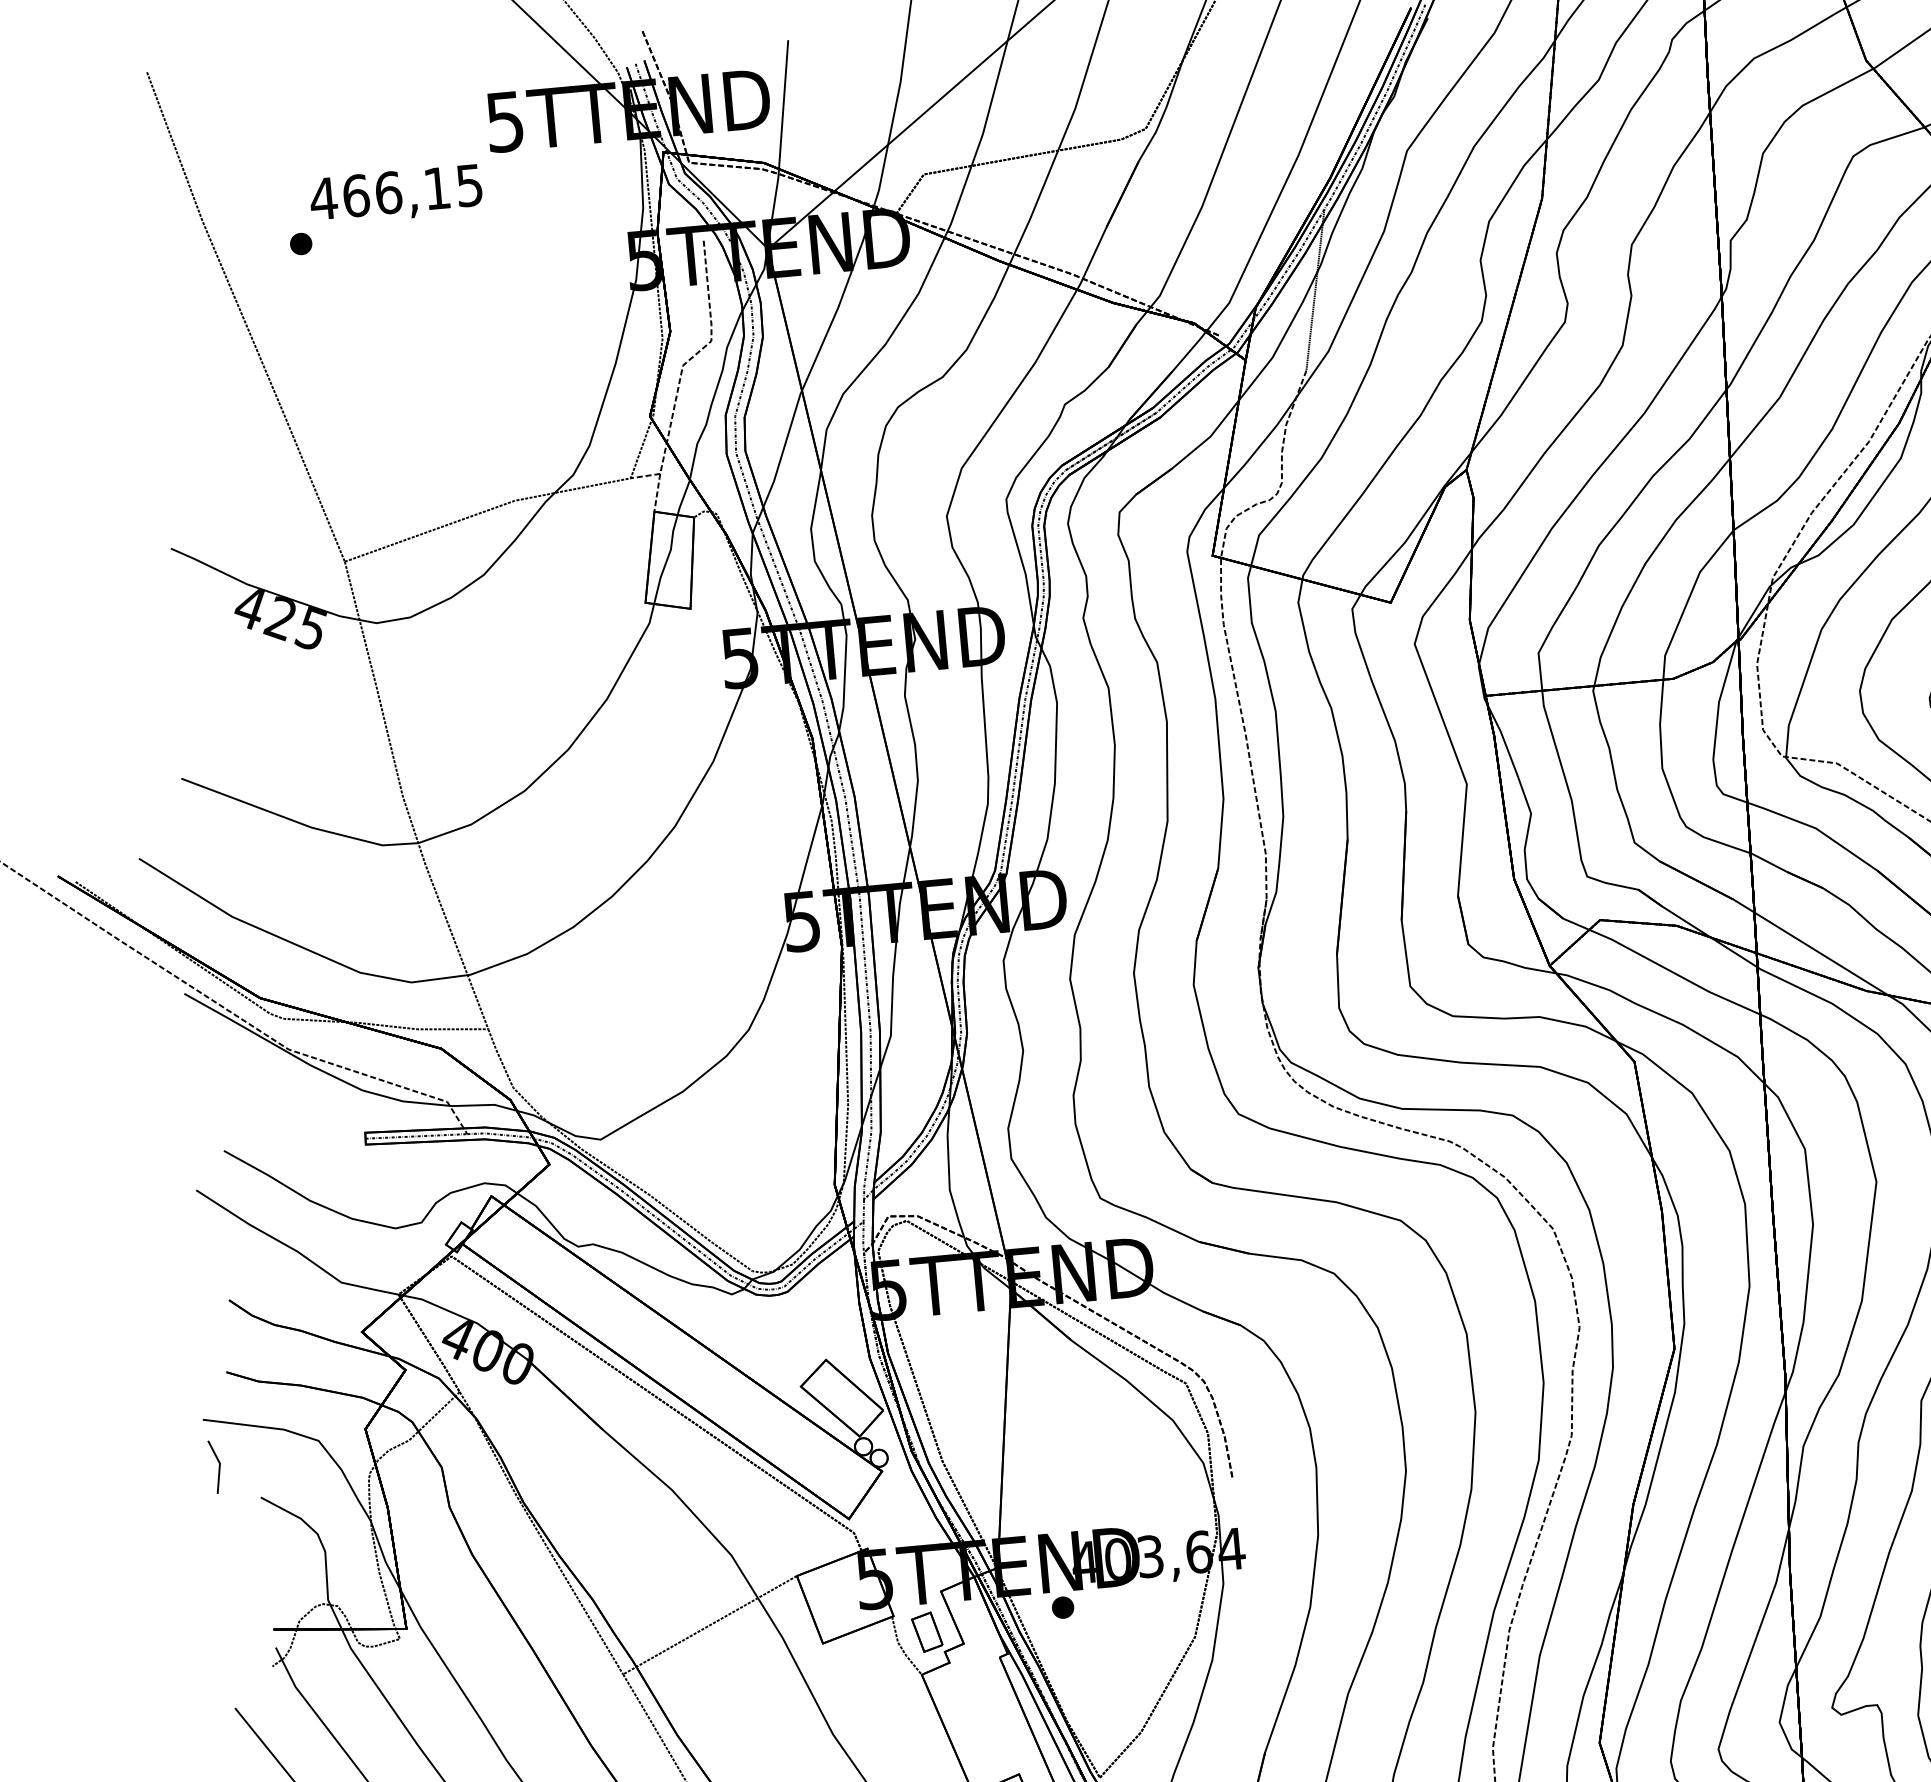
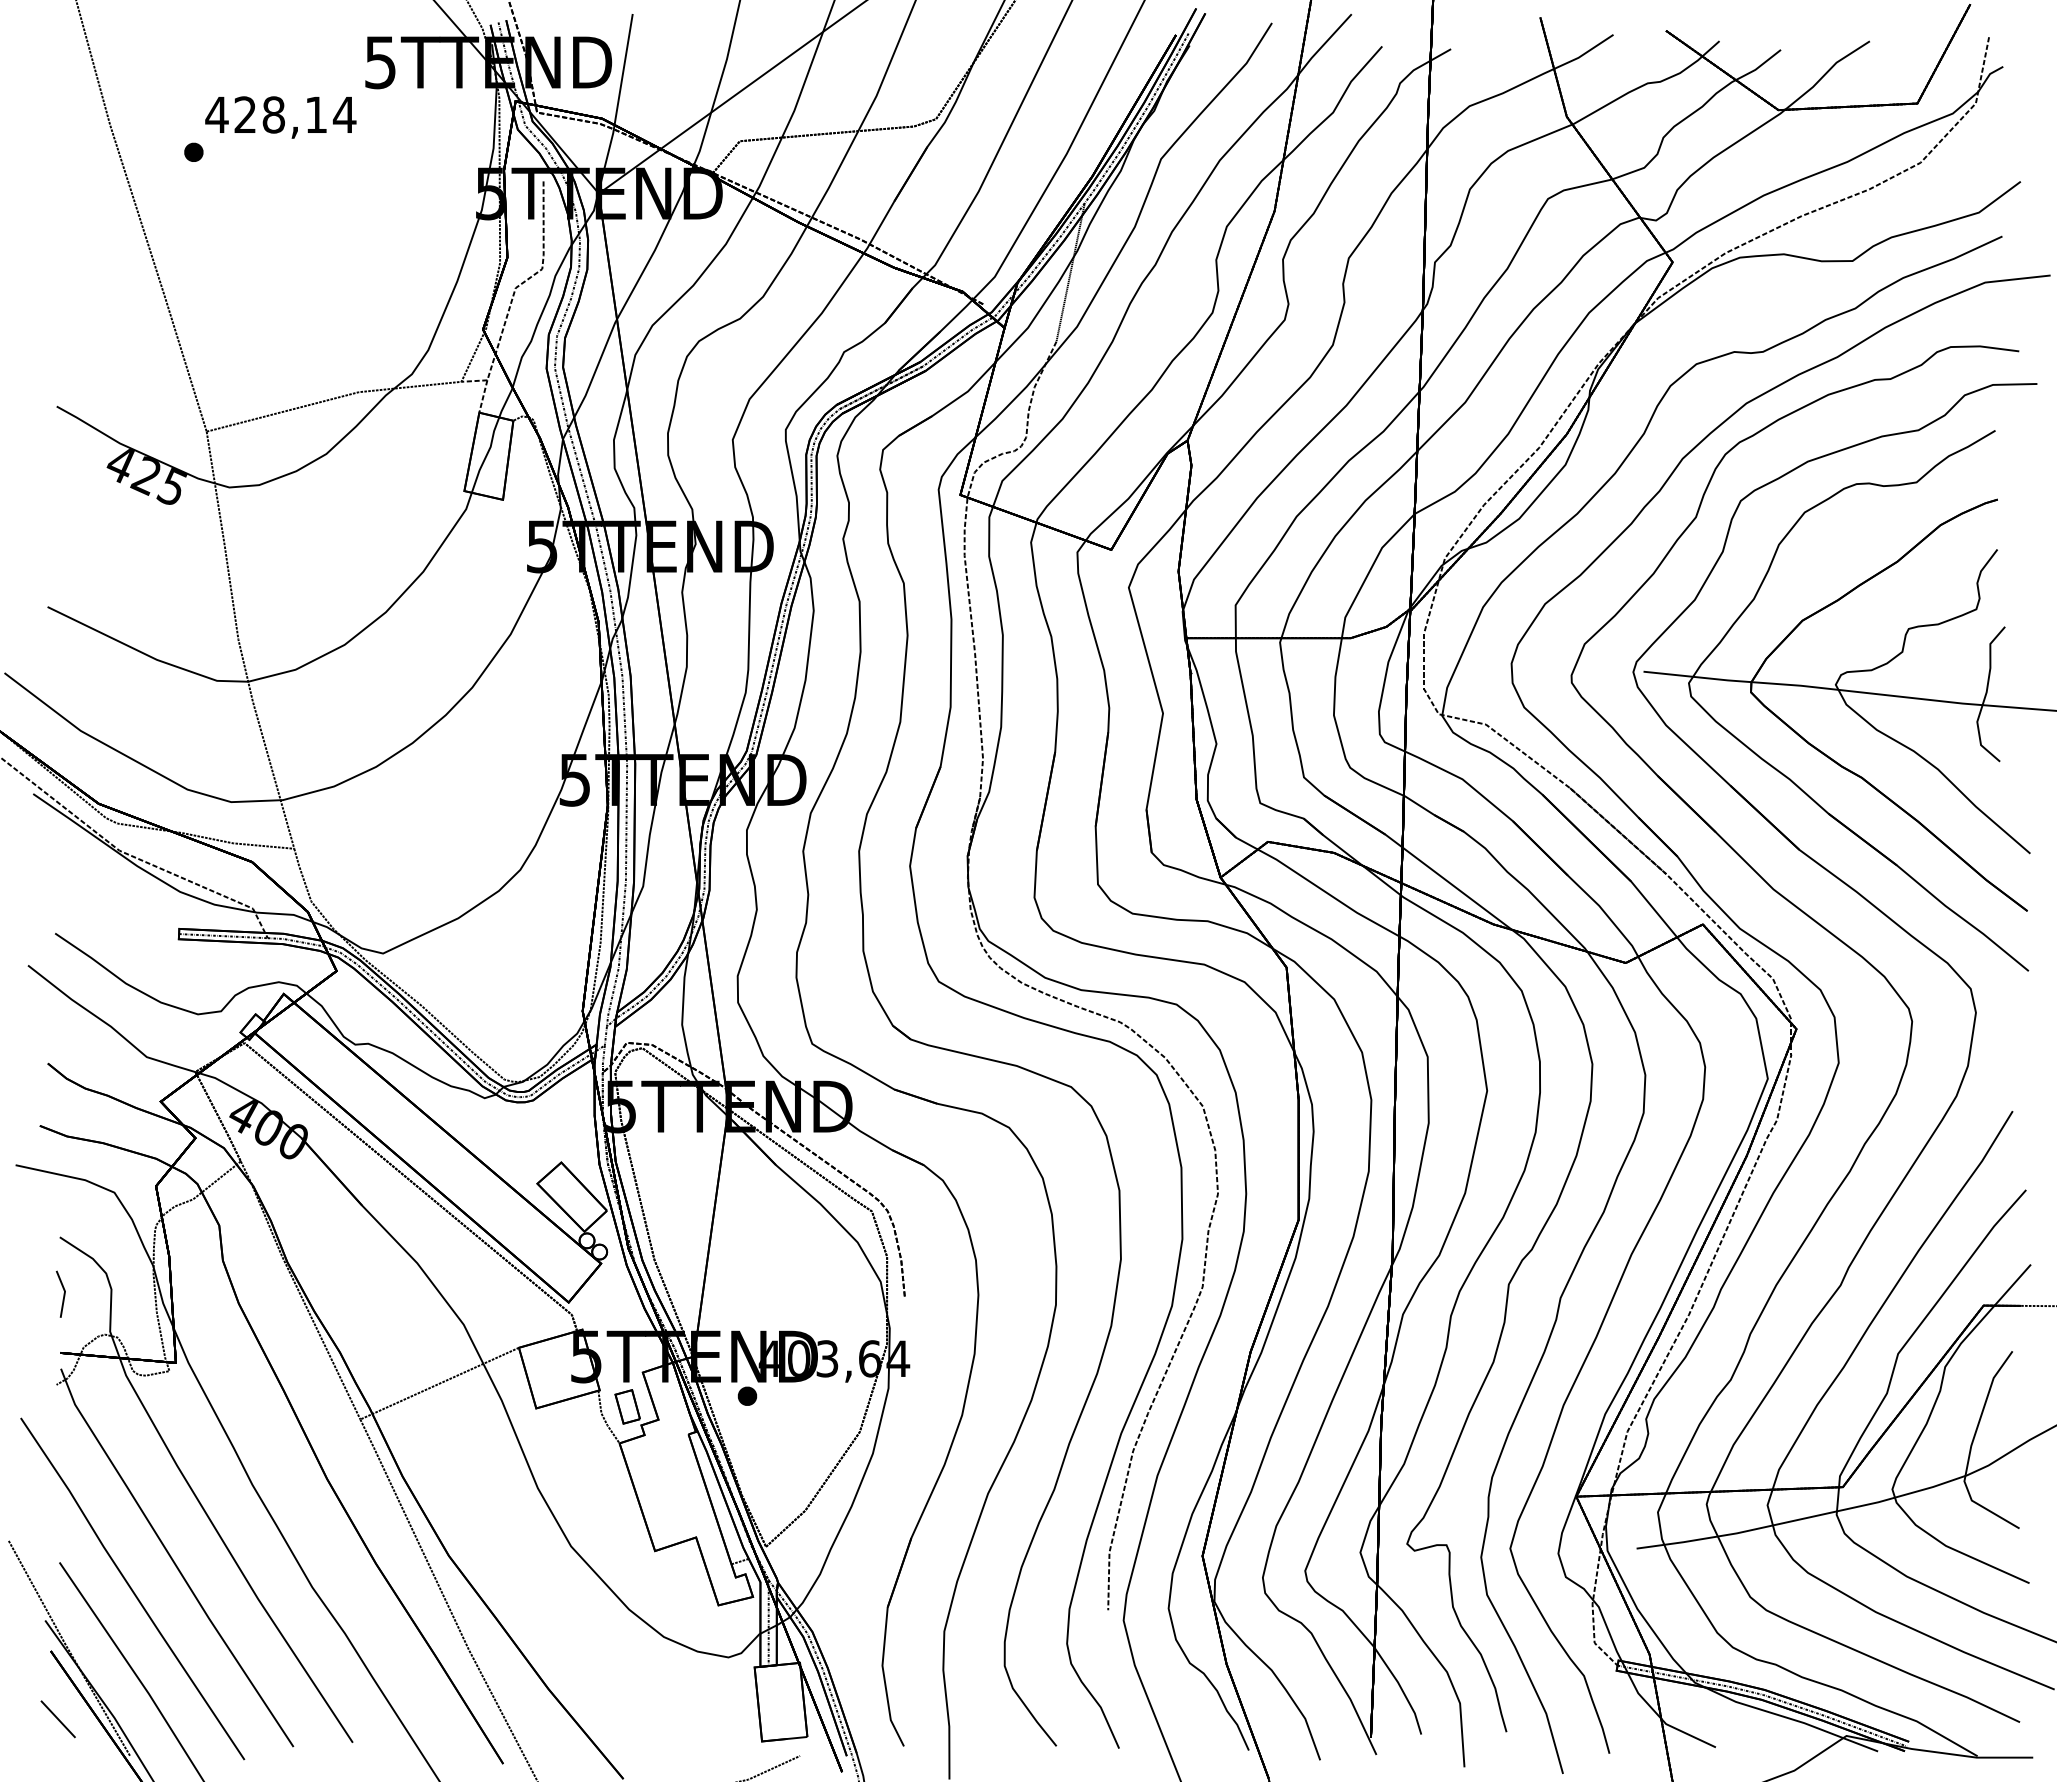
text: (413, 190) -> (295, 114), 466,15 -> 428,14
line: (218, 1465) -> (63, 1293), moved

